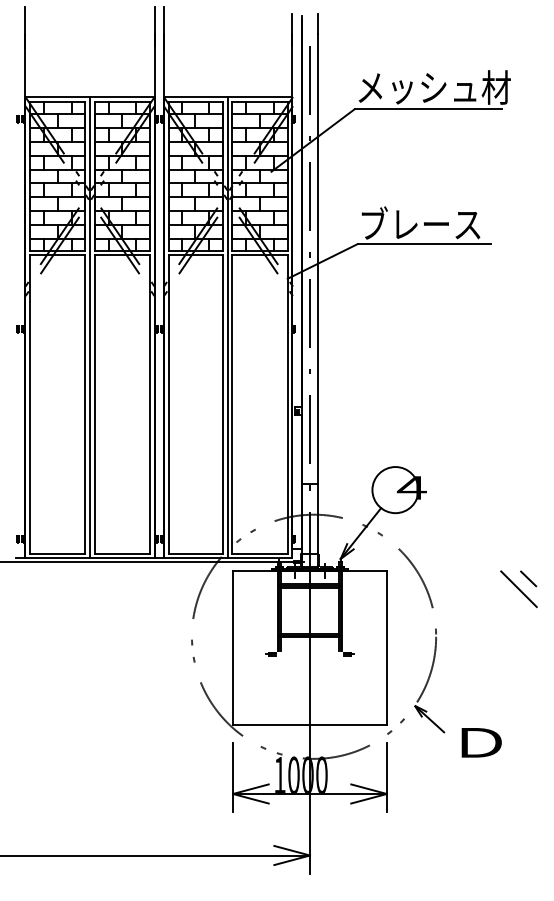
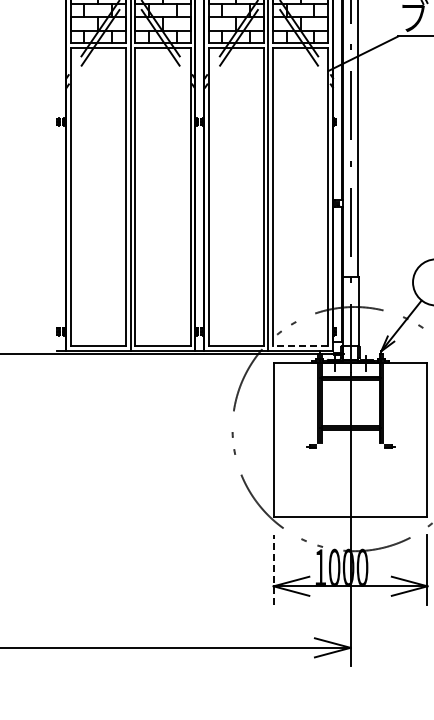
line: (260, 553) -> (301, 345), solid -> dashed
line: (233, 777) -> (274, 569), solid -> dashed

